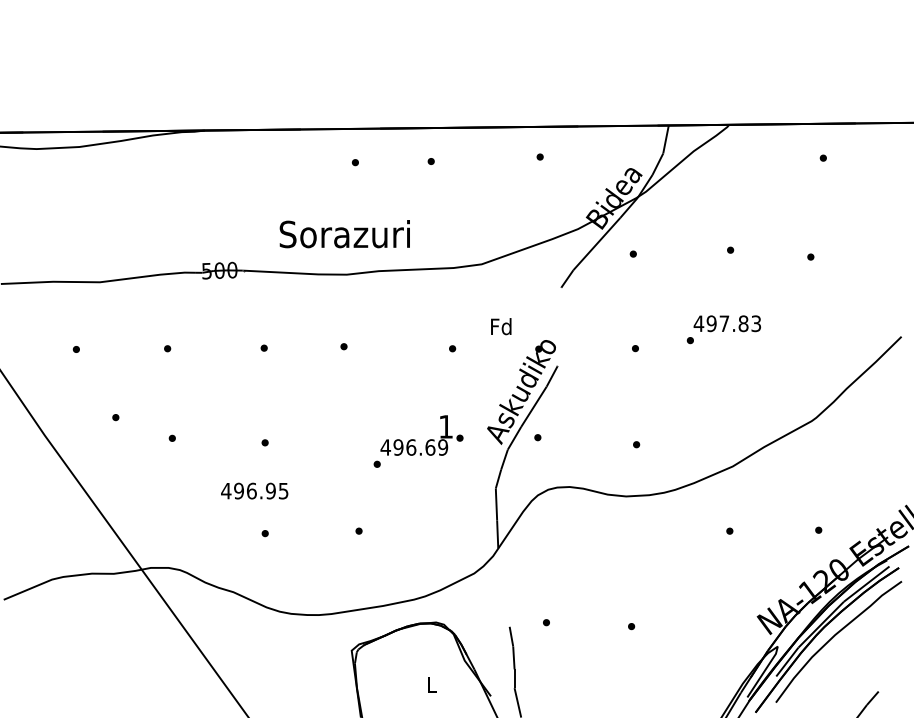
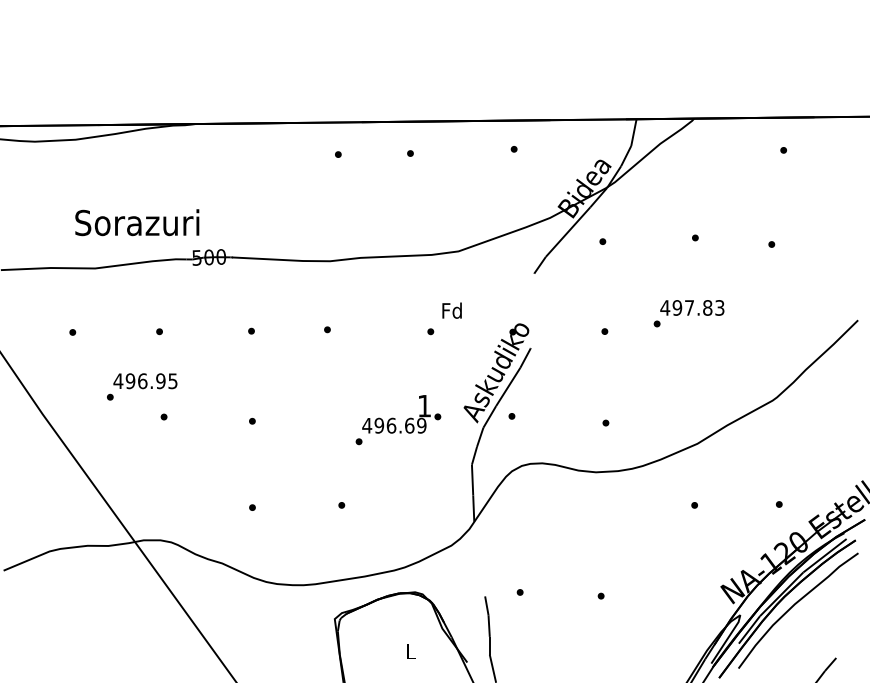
text: (345, 233) -> (137, 222), moved
text: (500, 326) -> (451, 310), moved
text: (254, 491) -> (145, 381), moved

